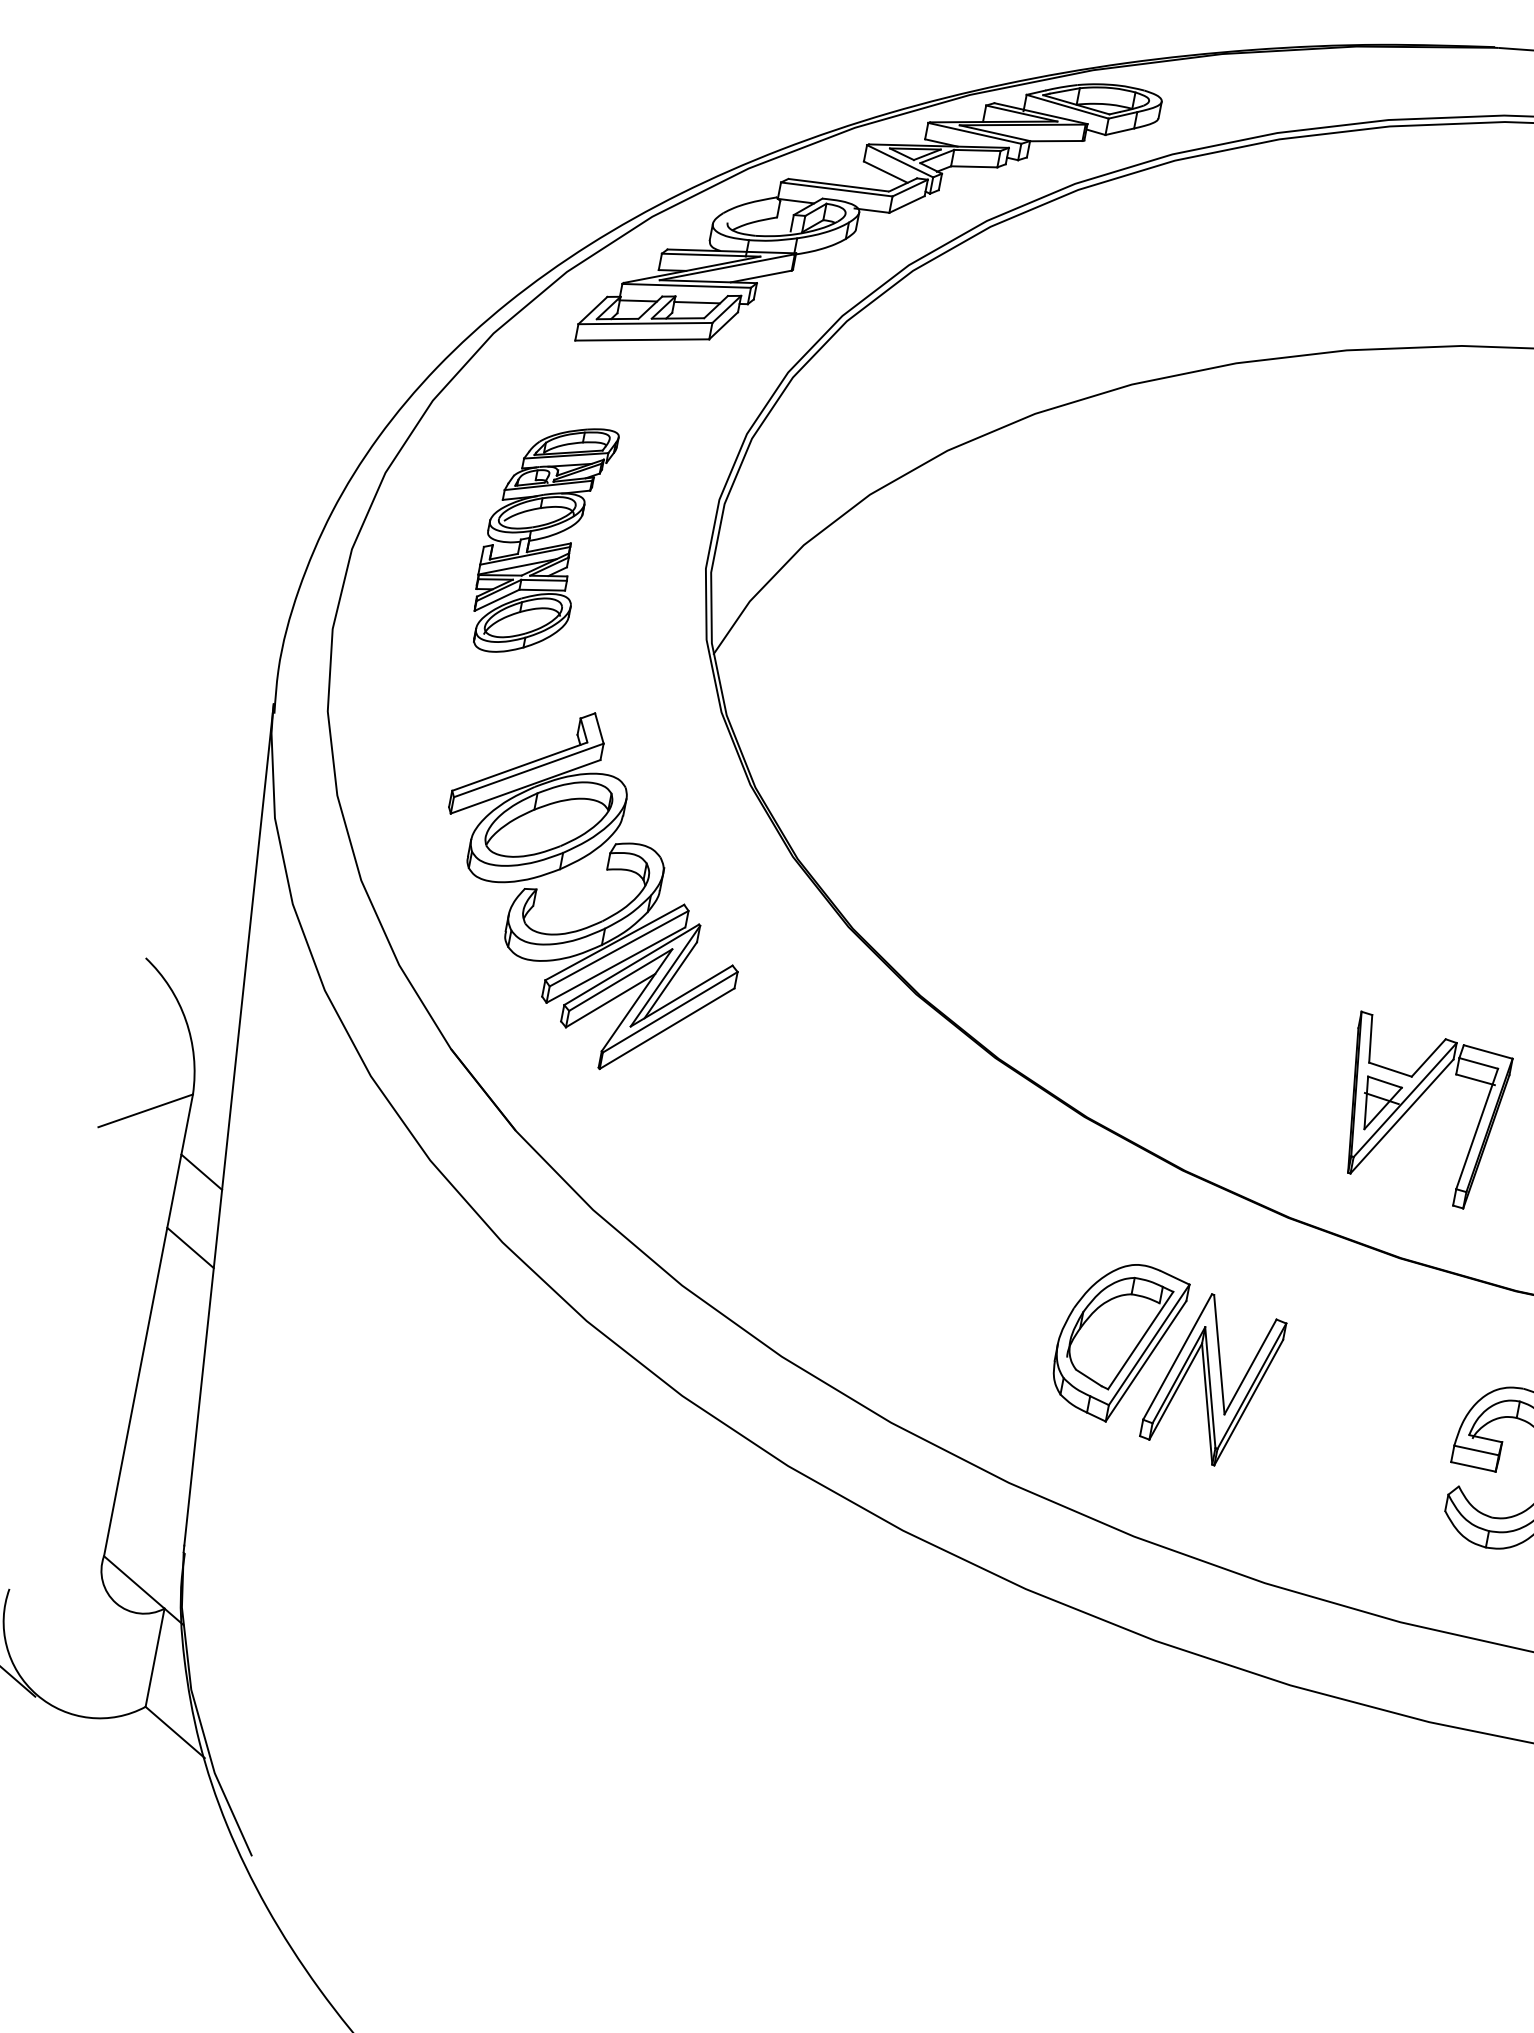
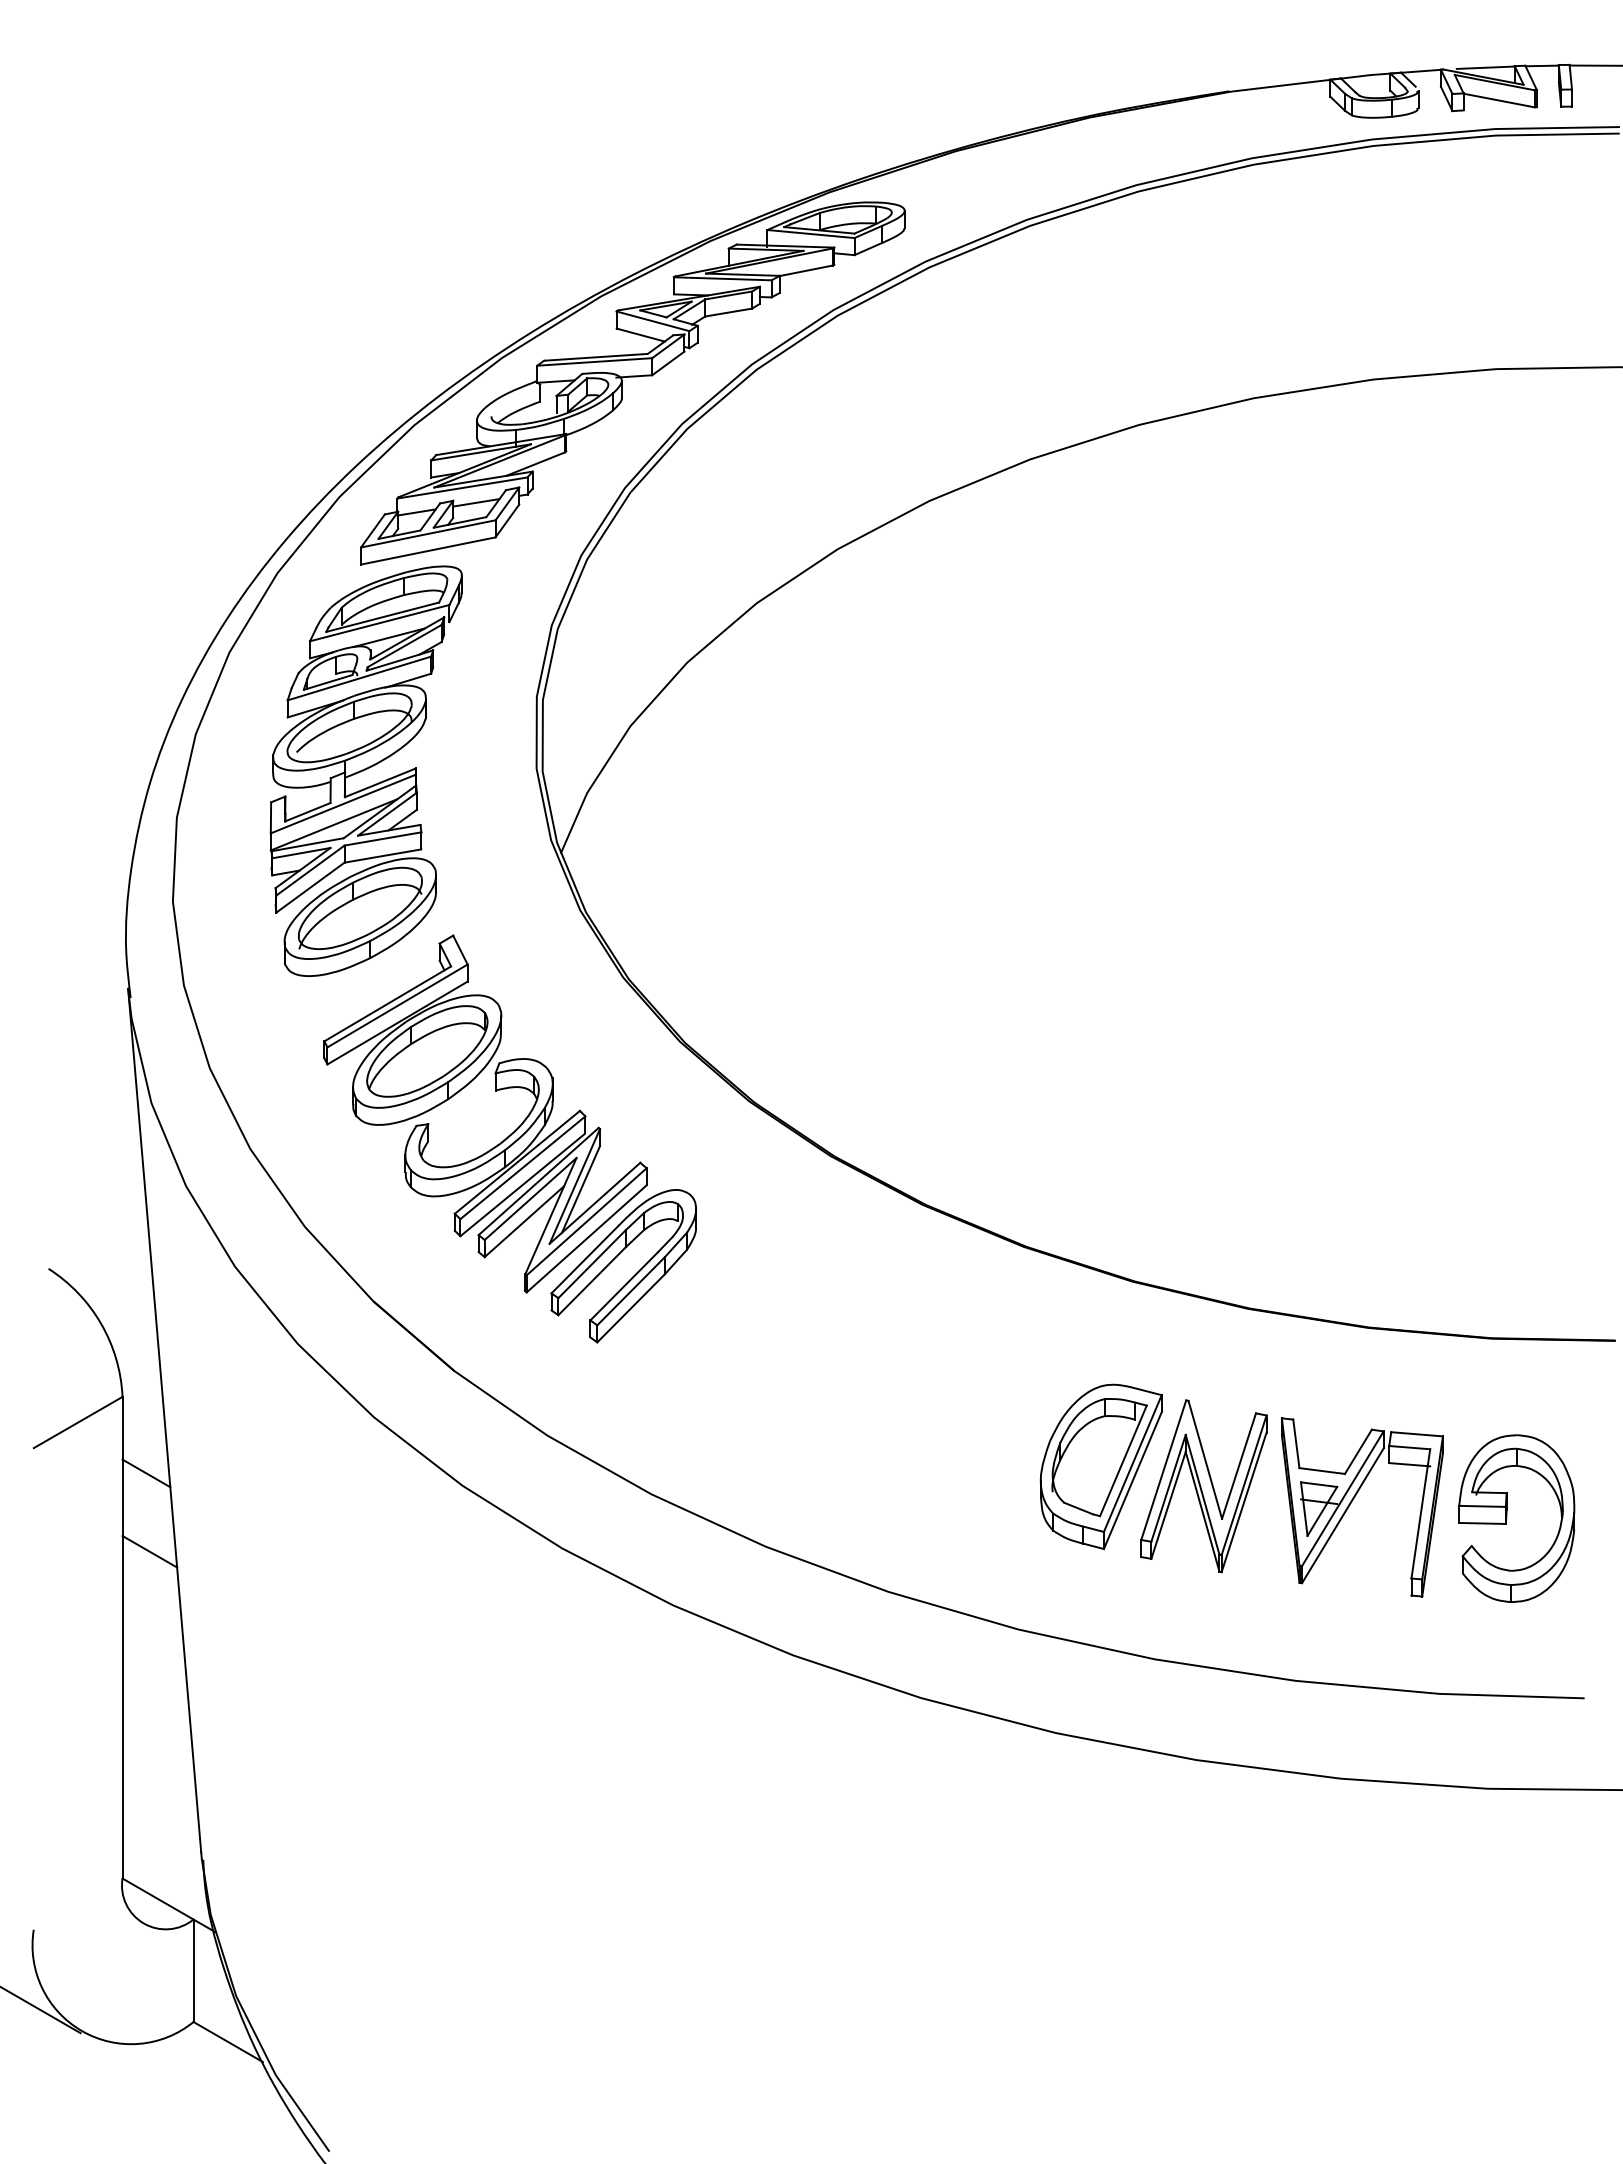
part: (541, 538) -> (365, 770), size x1.67
part: (692, 1052) -> (616, 1258), added
part: (1415, 1103) -> (1353, 1500), moved

